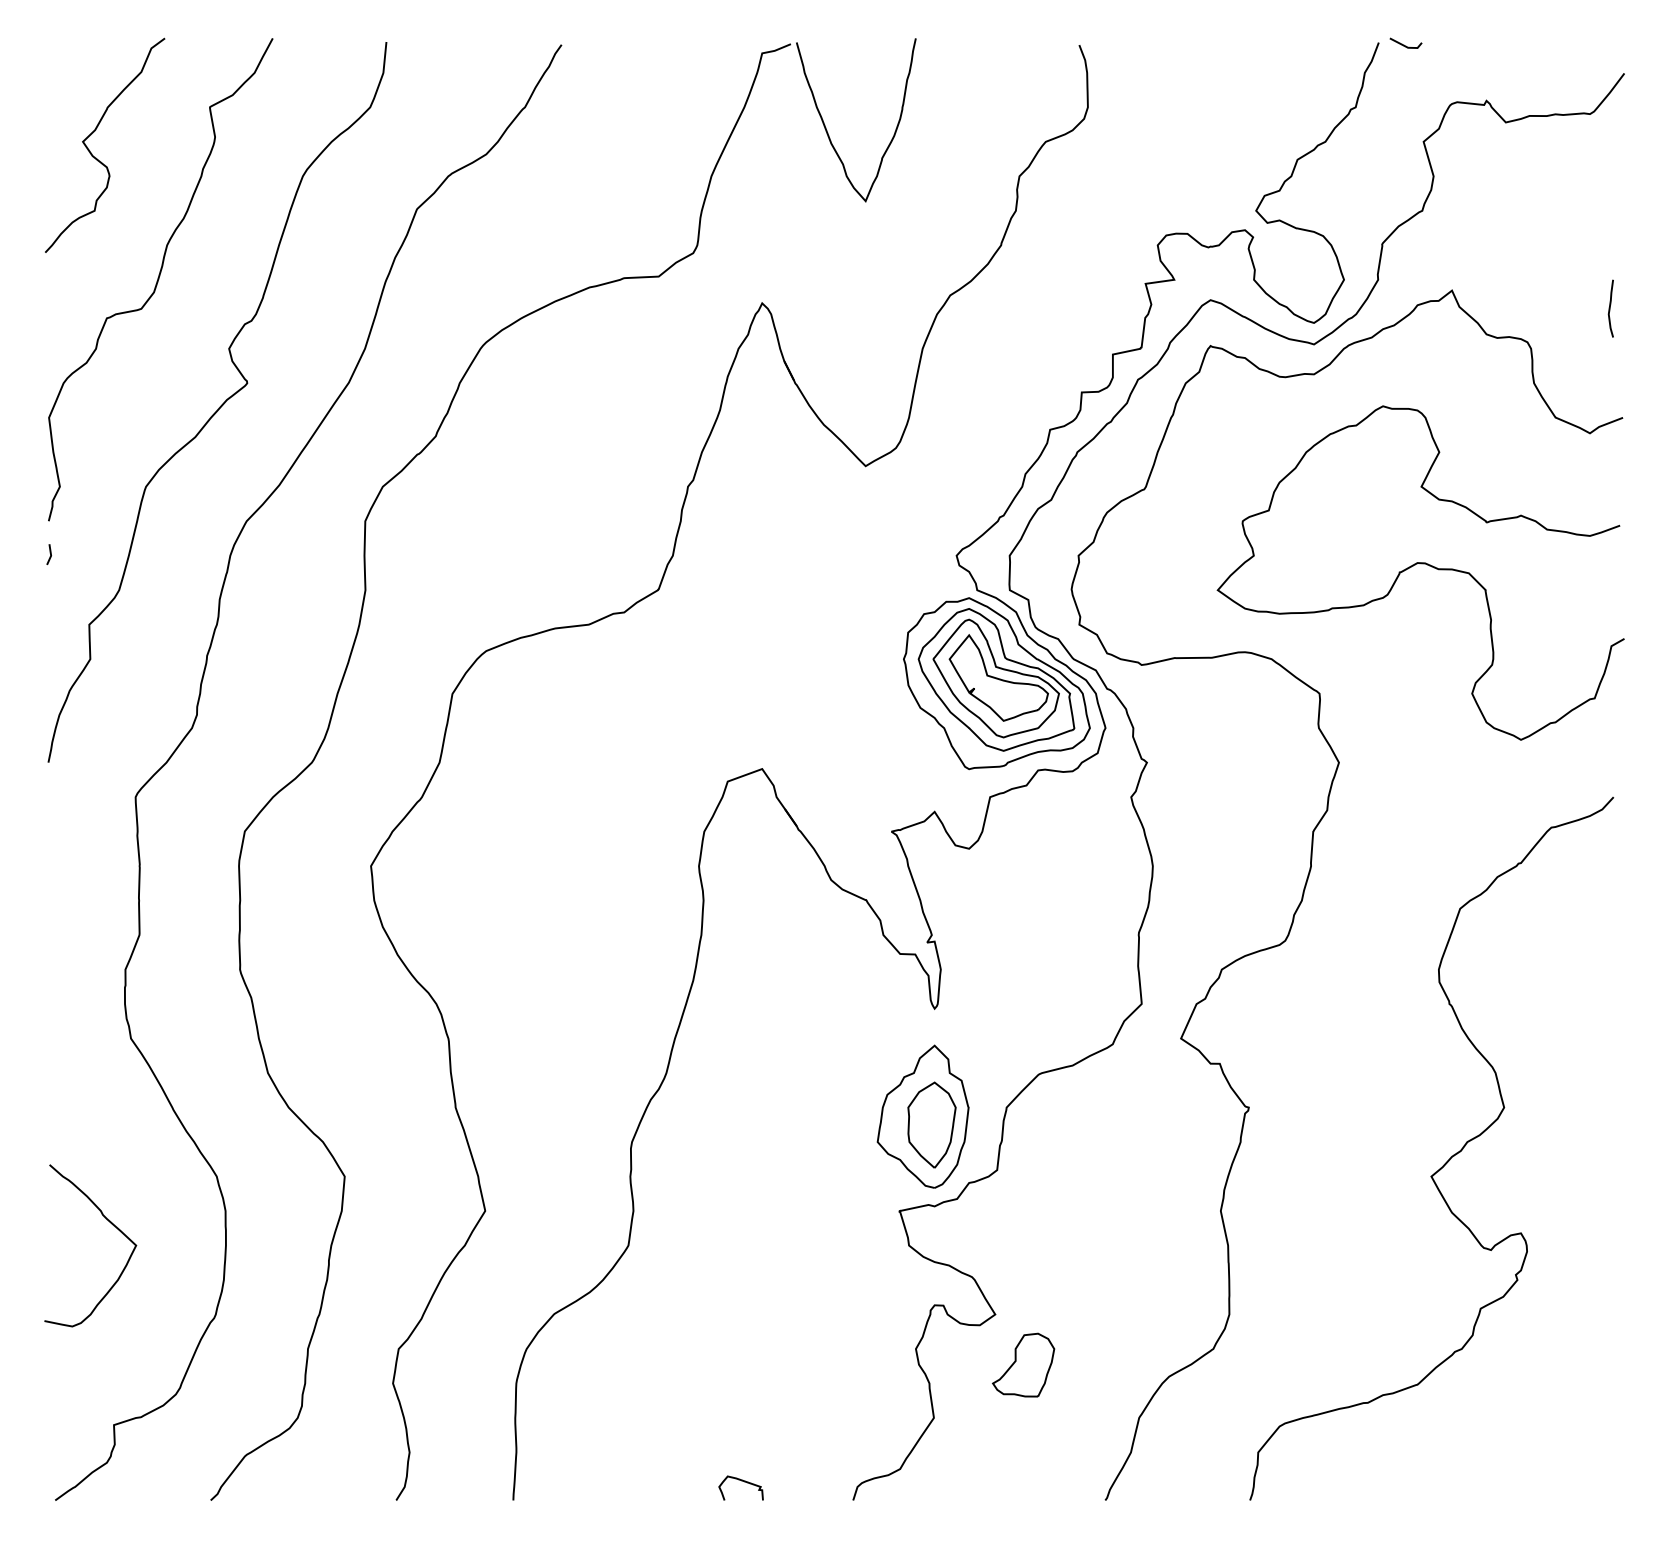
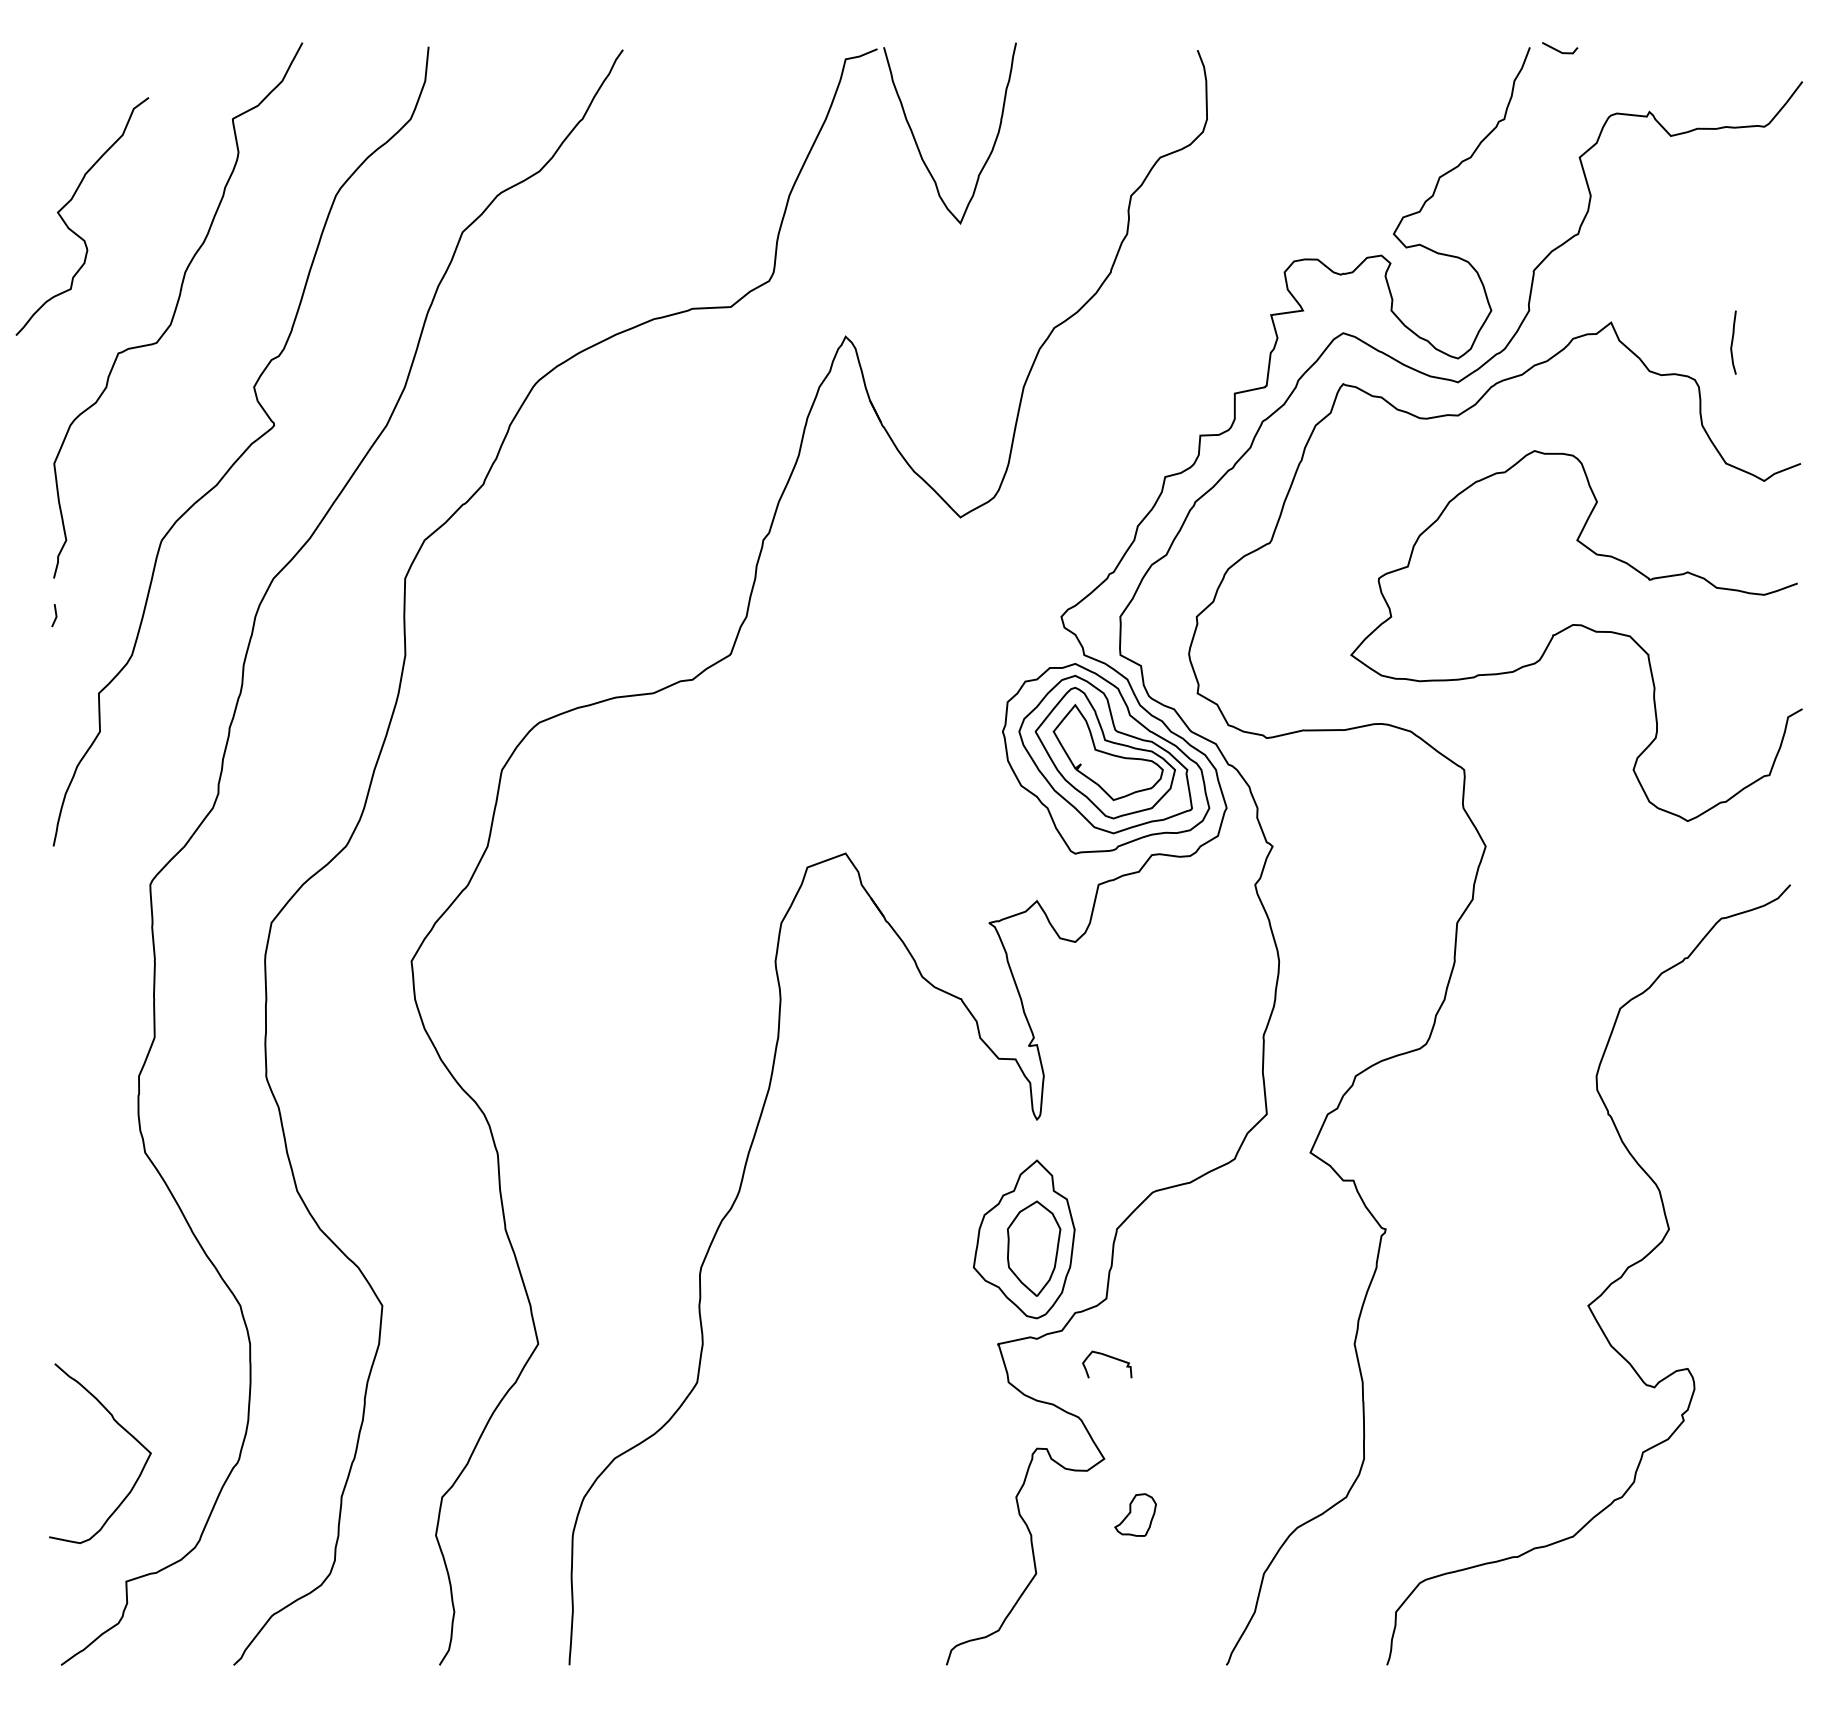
curve: (97, 158) -> (73, 230), moved
curve: (1610, 307) -> (1733, 341), moved
curve: (107, 1221) -> (119, 1426), moved
part: (1023, 1364) -> (1135, 1514), size x0.6
curve: (742, 1481) -> (1108, 1357), moved

